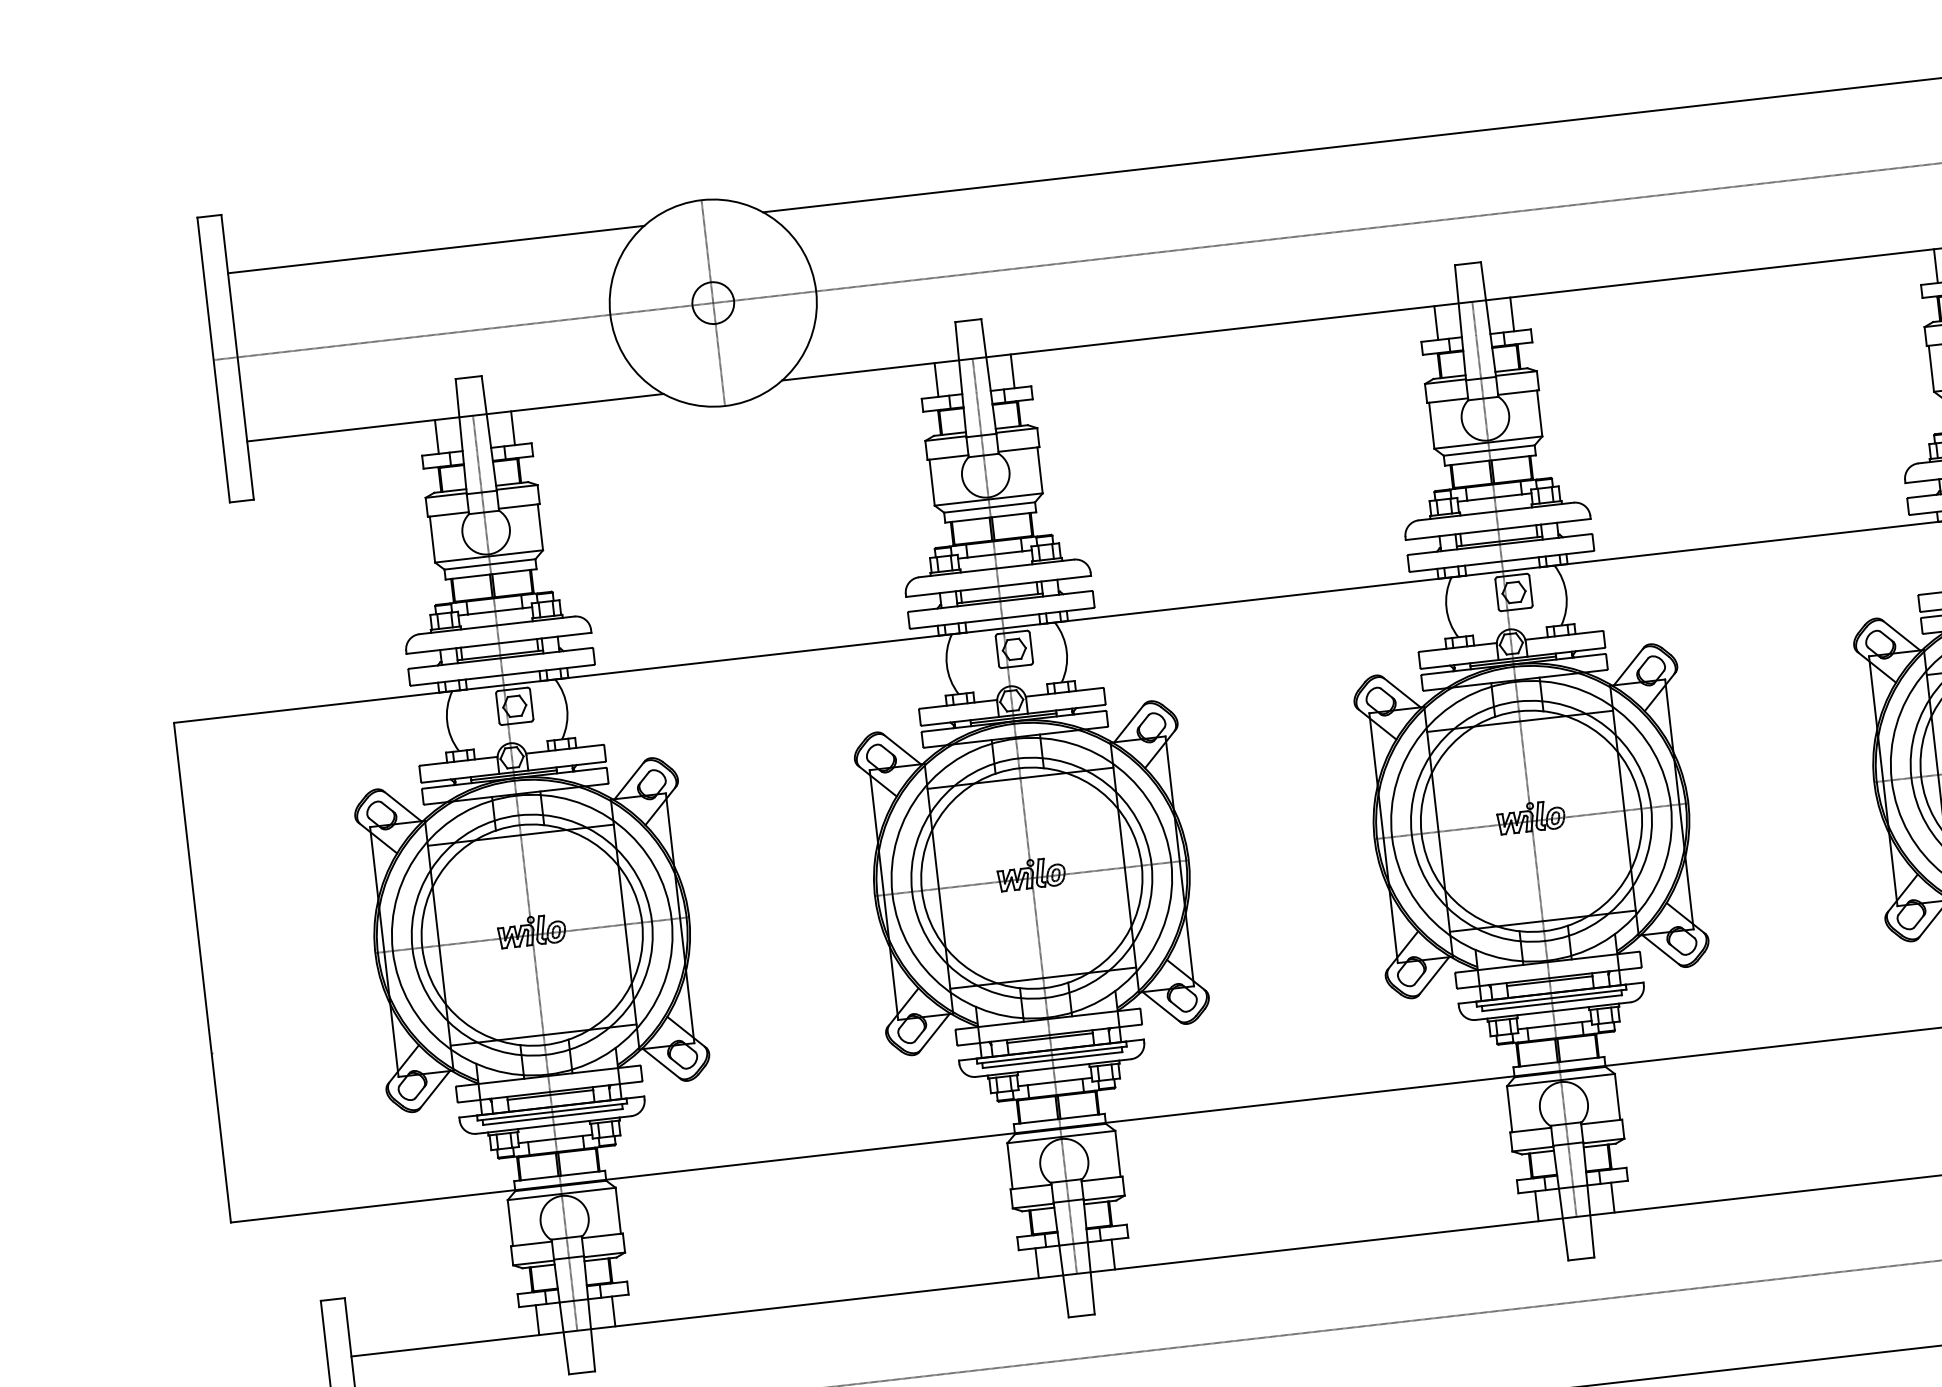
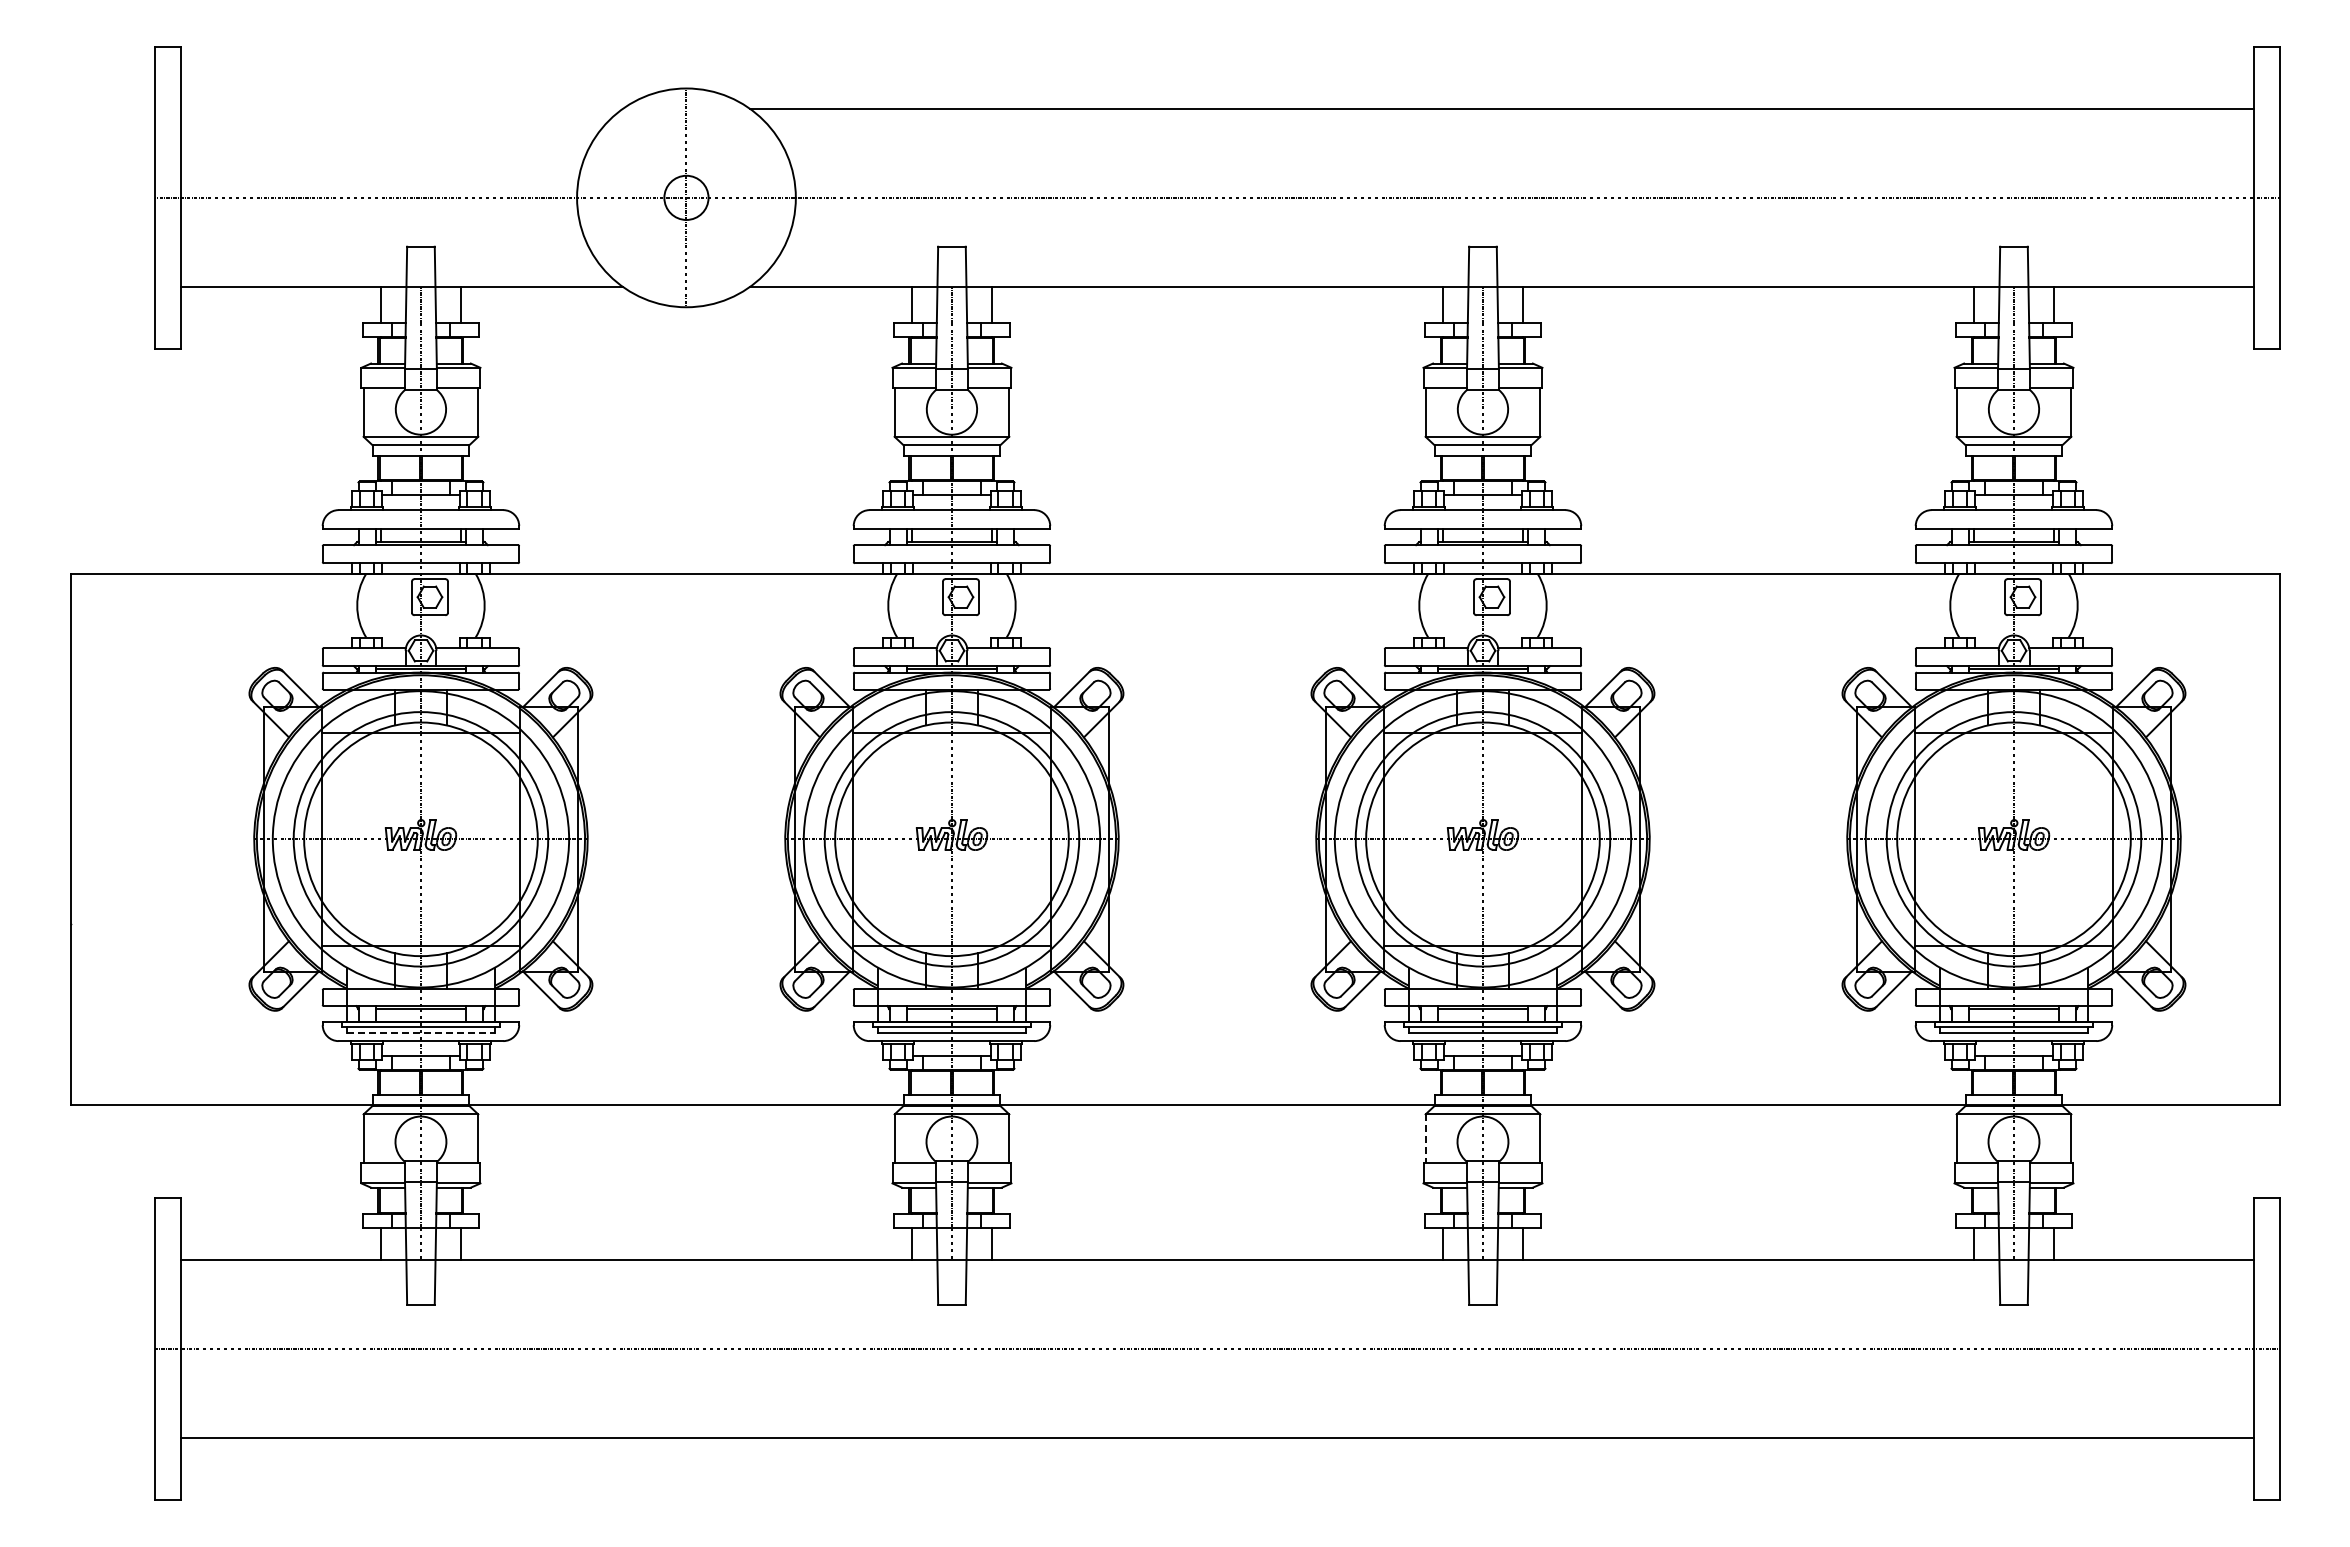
line: (435, 249) -> (401, 108), removed
line: (1509, 1109) -> (1425, 1139), solid -> dashed
line: (553, 1116) -> (421, 1032), solid -> dashed

